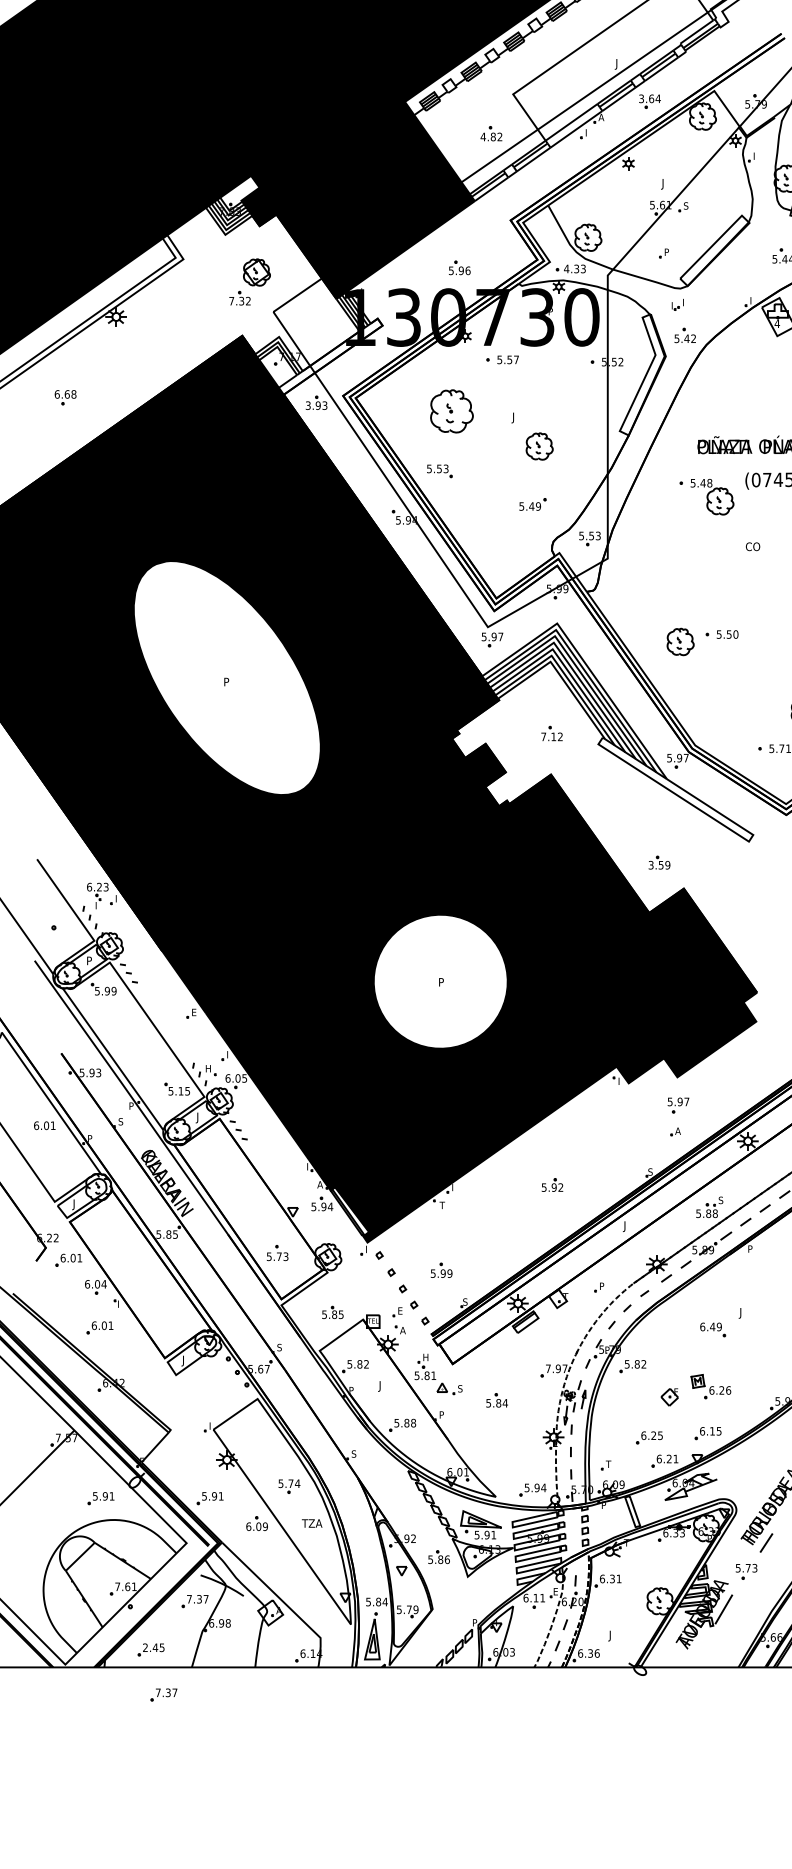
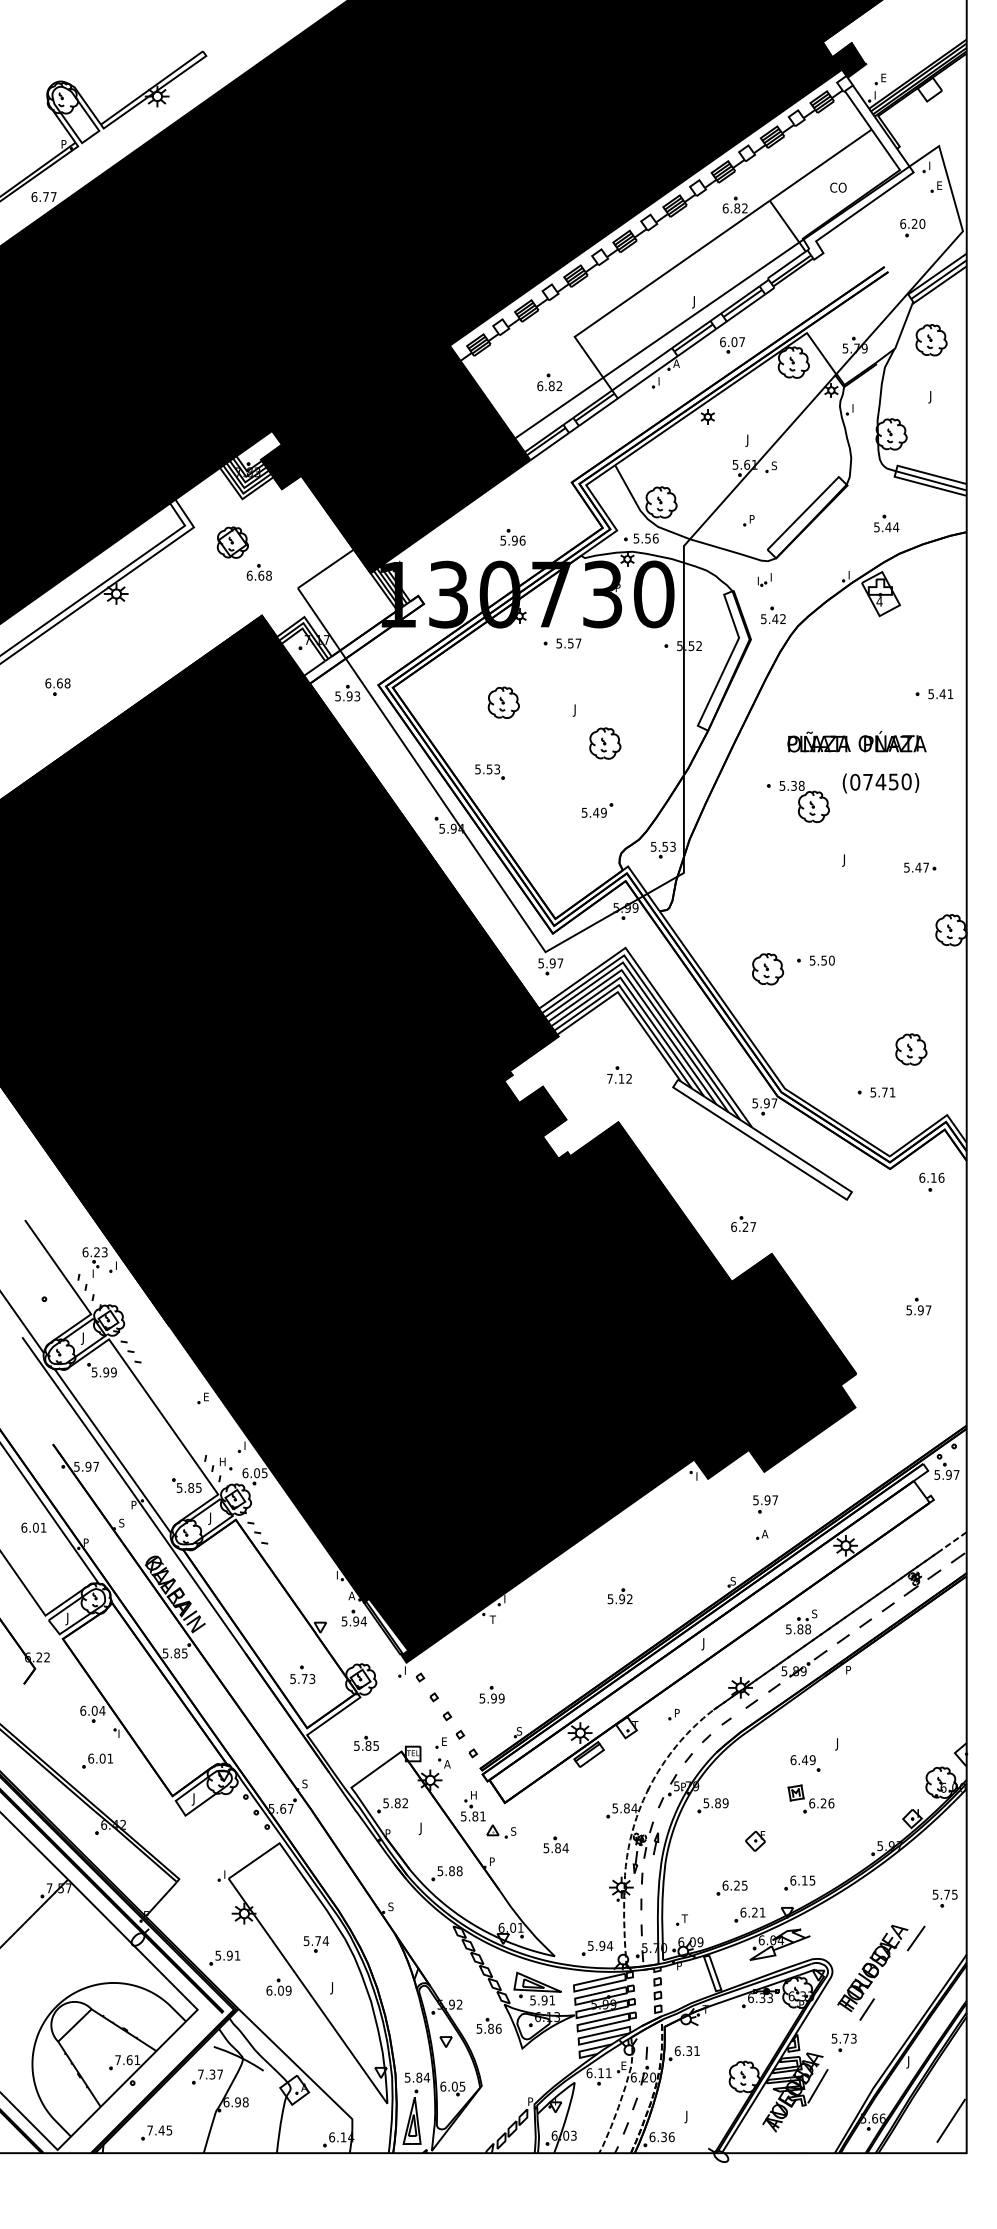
text: (649, 99) -> (732, 342), 3.64 -> 6.07
text: (483, 137) -> (540, 386), 4.82 -> 6.82
text: (574, 268) -> (645, 538), 4.33 -> 5.56
part: (256, 272) -> (232, 542), moved
text: (239, 300) -> (258, 575), 7.32 -> 6.68
text: (307, 404) -> (337, 695), 3.93 -> 5.93
part: (451, 410) -> (503, 702), size x0.62
text: (702, 482) -> (793, 785), 5.48 -> 5.38
text: (752, 547) -> (850, 860), CO -> J
fill: (227, 677) -> (244, 1010), added
text: (659, 865) -> (743, 1227), 3.59 -> 6.27
text: (88, 961) -> (84, 1338), P -> J
fill: (440, 981) -> (490, 1361), added
text: (98, 1072) -> (95, 1466), 5.93 -> 5.97
text: (181, 1090) -> (191, 1487), 5.15 -> 5.85
part: (68, 1259) -> (61, 1682), removed
text: (643, 1364) -> (725, 1803), 5.82 -> 5.89
text: (556, 1368) -> (624, 1808), 7.97 -> 5.84
part: (710, 1386) -> (810, 1798), moved
part: (100, 1497) -> (98, 1957), removed
text: (312, 1524) -> (342, 1988), TZA -> J
text: (407, 1609) -> (452, 2086), 5.79 -> 6.05
text: (144, 1647) -> (149, 2130), 2.45 -> 7.45
part: (163, 1694) -> (171, 2184), removed

